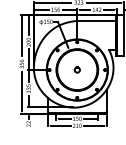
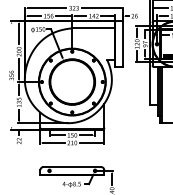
line: (21, 36) -> (11, 45), removed
part: (77, 69) -> (72, 81), removed
line: (21, 91) -> (11, 105), removed

